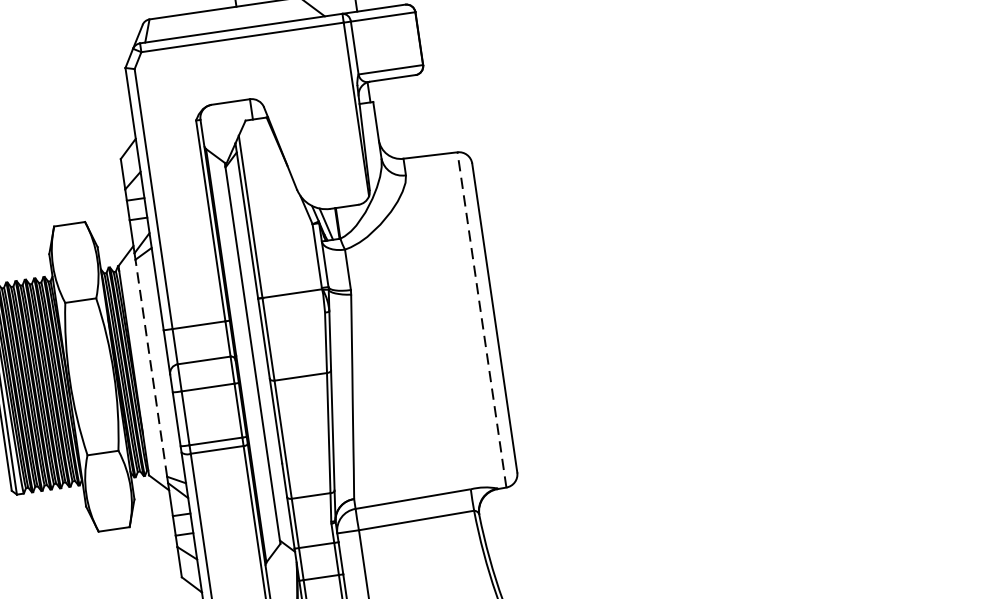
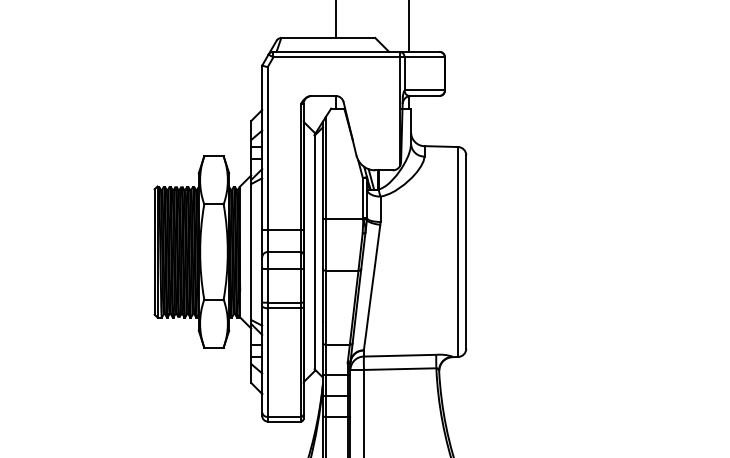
line: (482, 320) -> (458, 252), dashed -> solid
line: (151, 368) -> (251, 252), dashed -> solid

